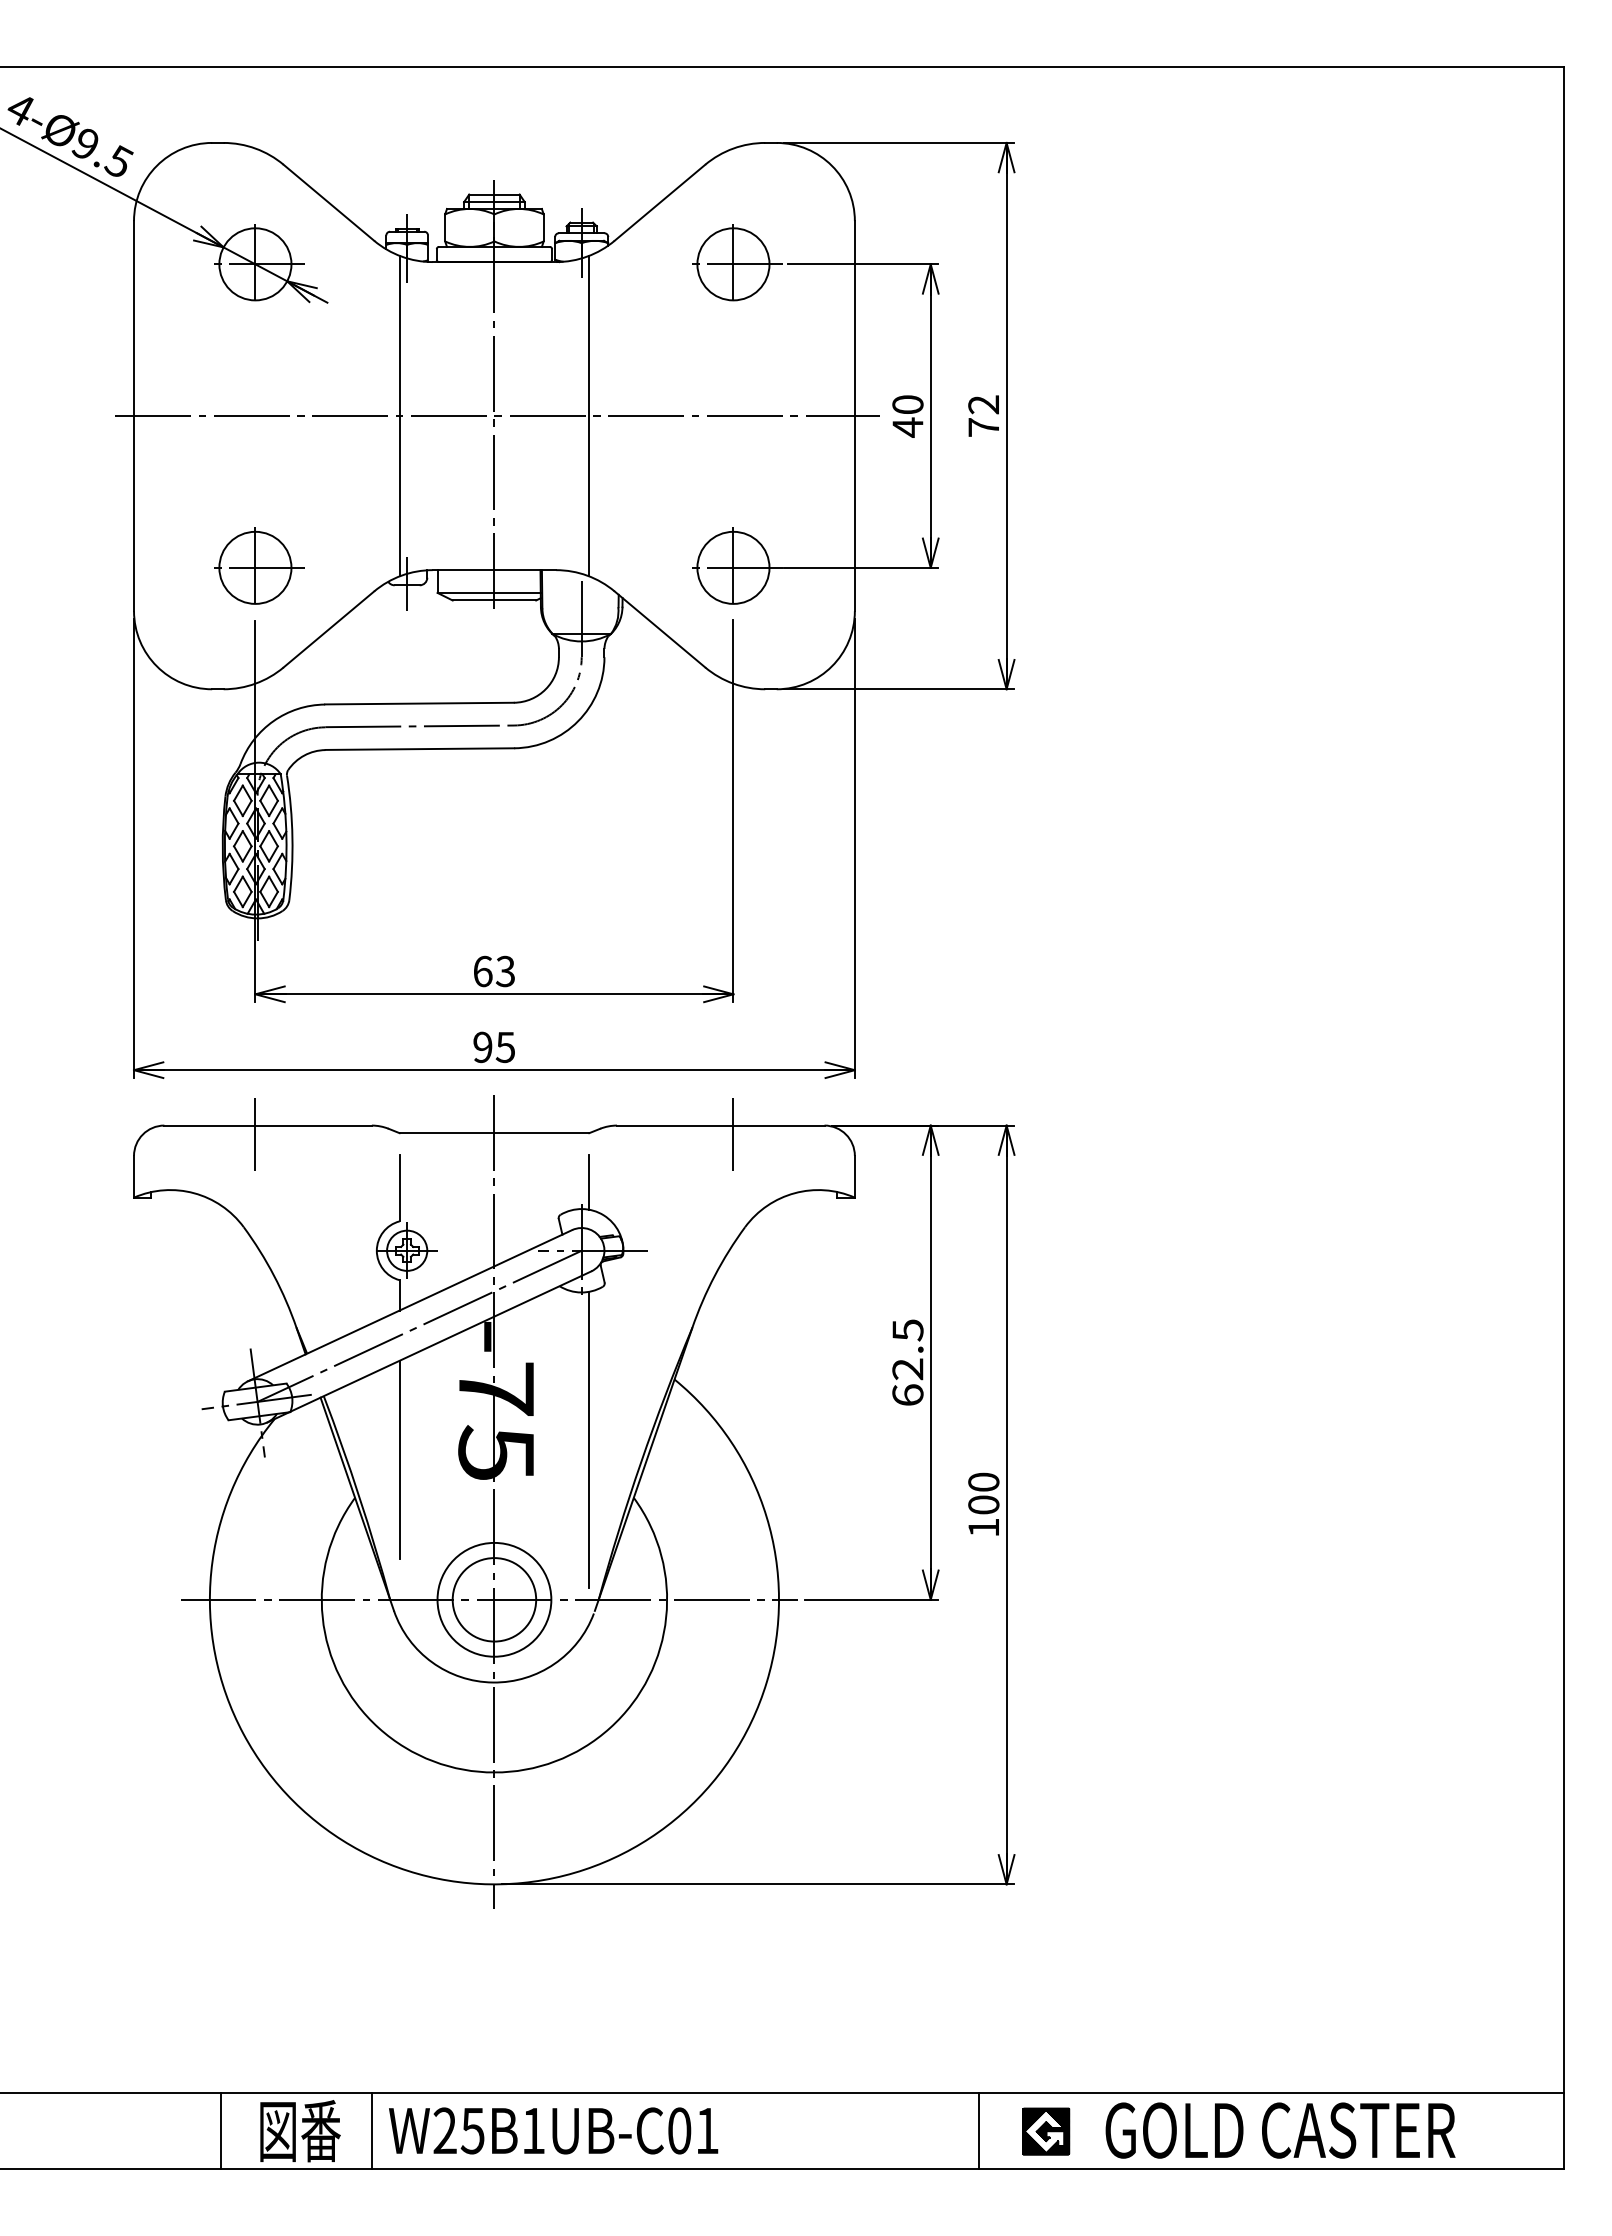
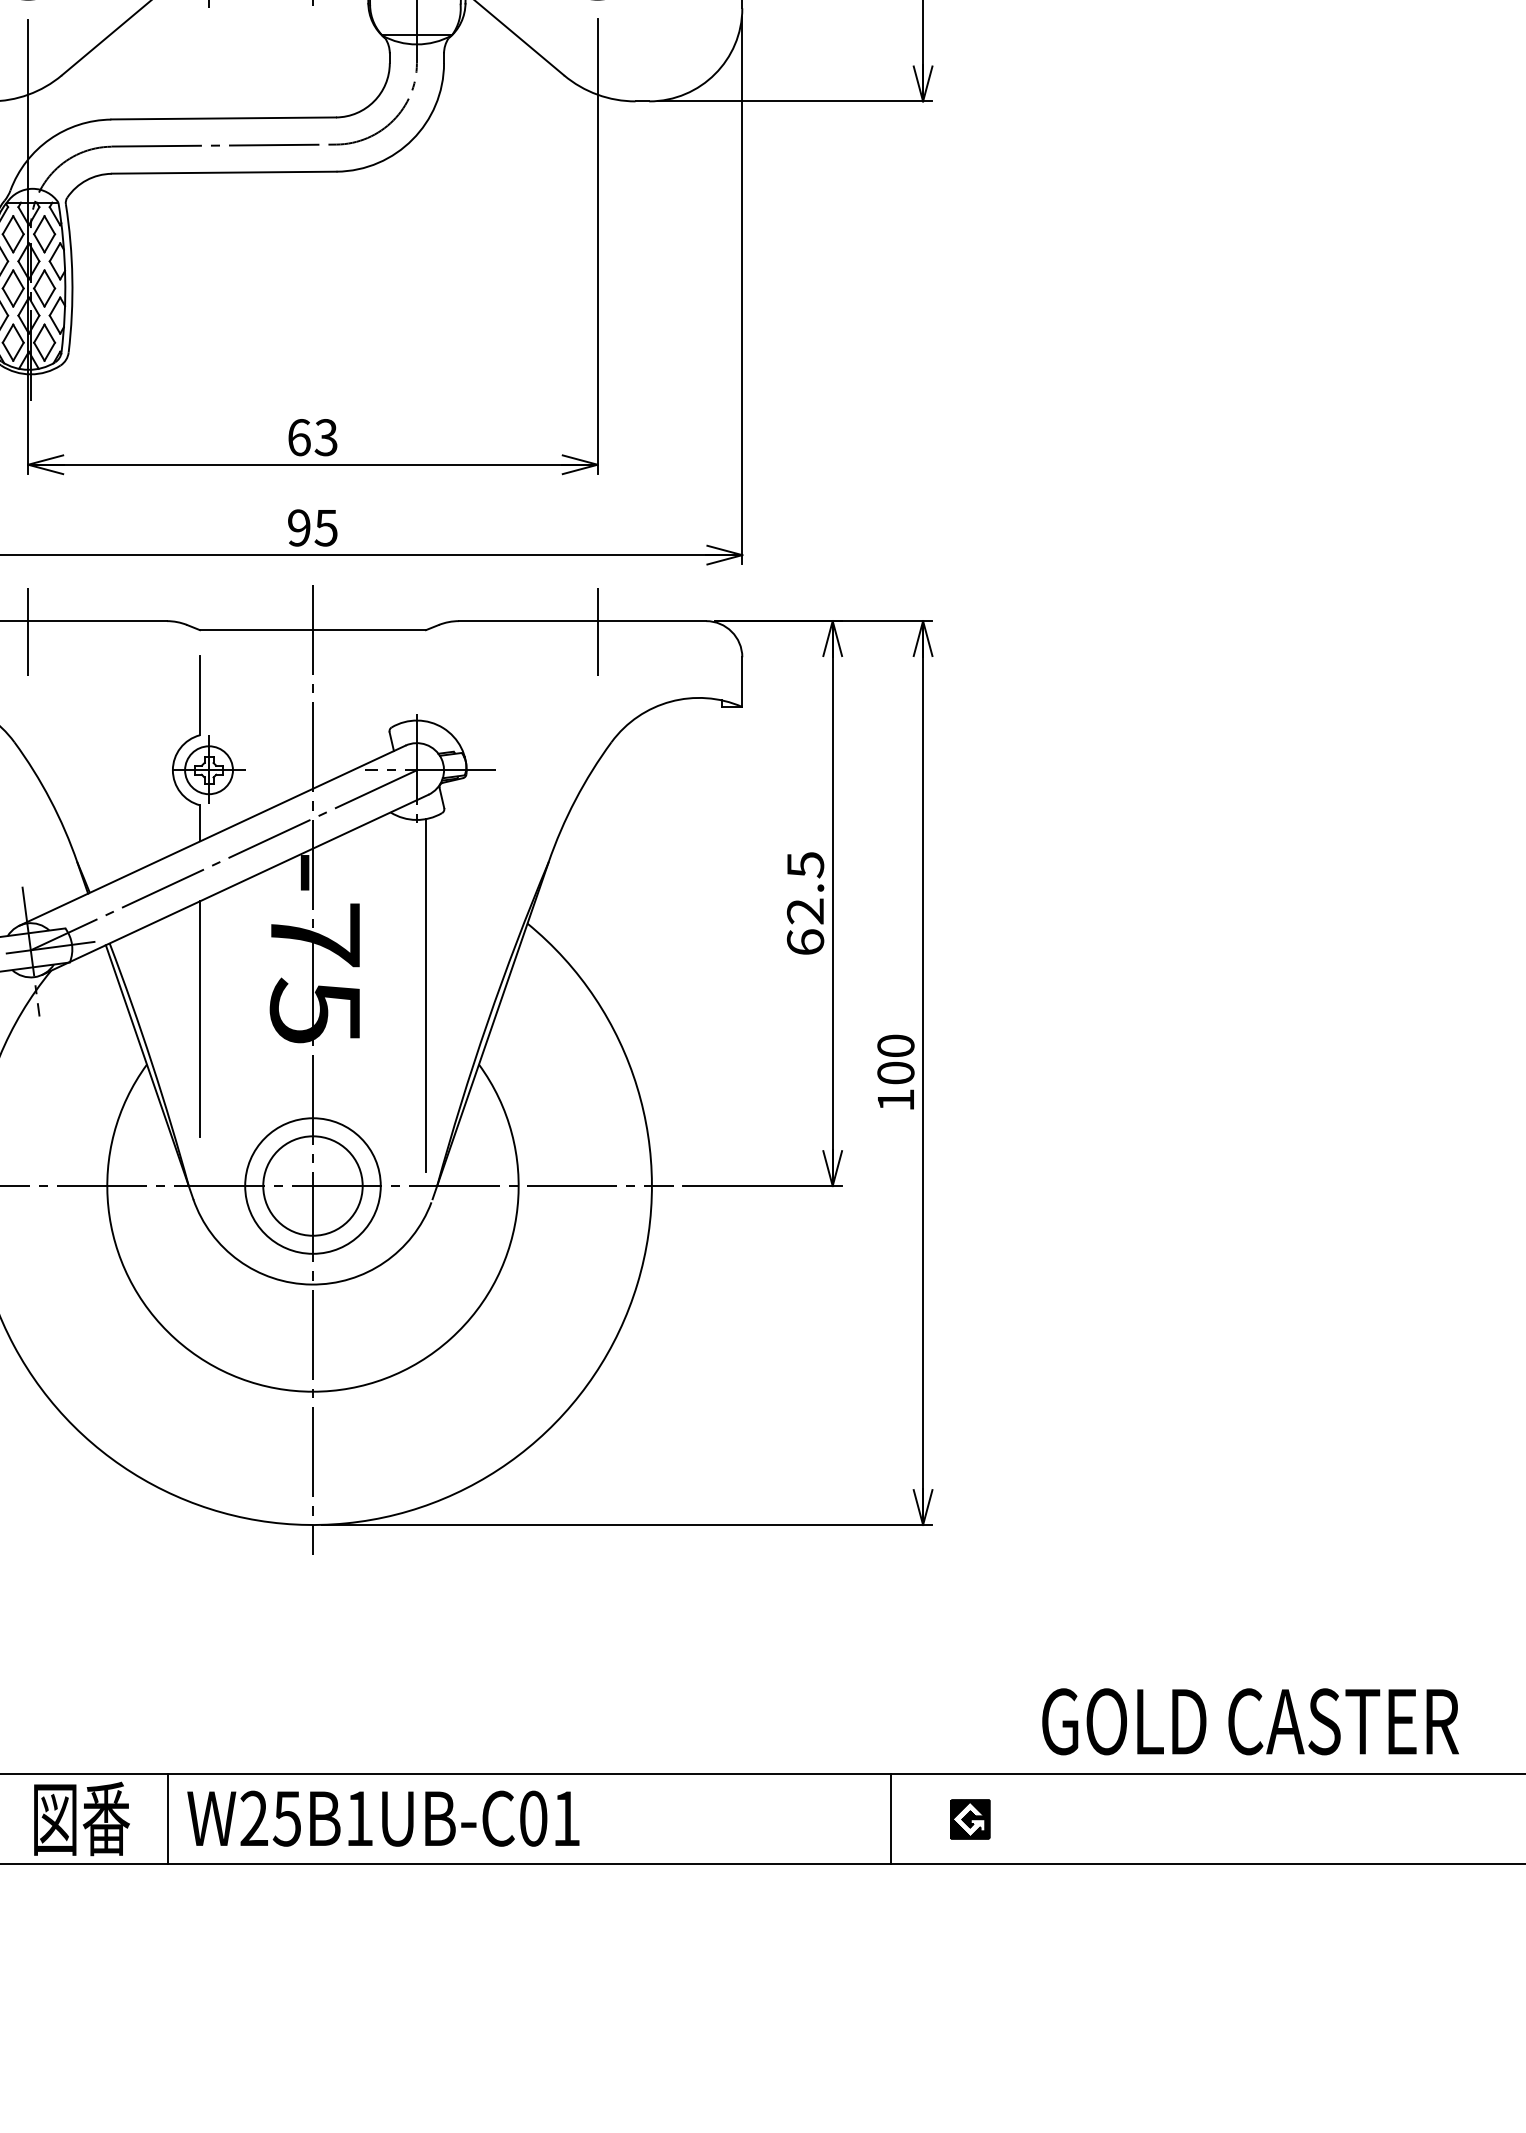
line: (589, 1181) -> (426, 687), removed
text: (1280, 2130) -> (1250, 1721), moved
part: (1046, 2131) -> (970, 1819), size x0.7

